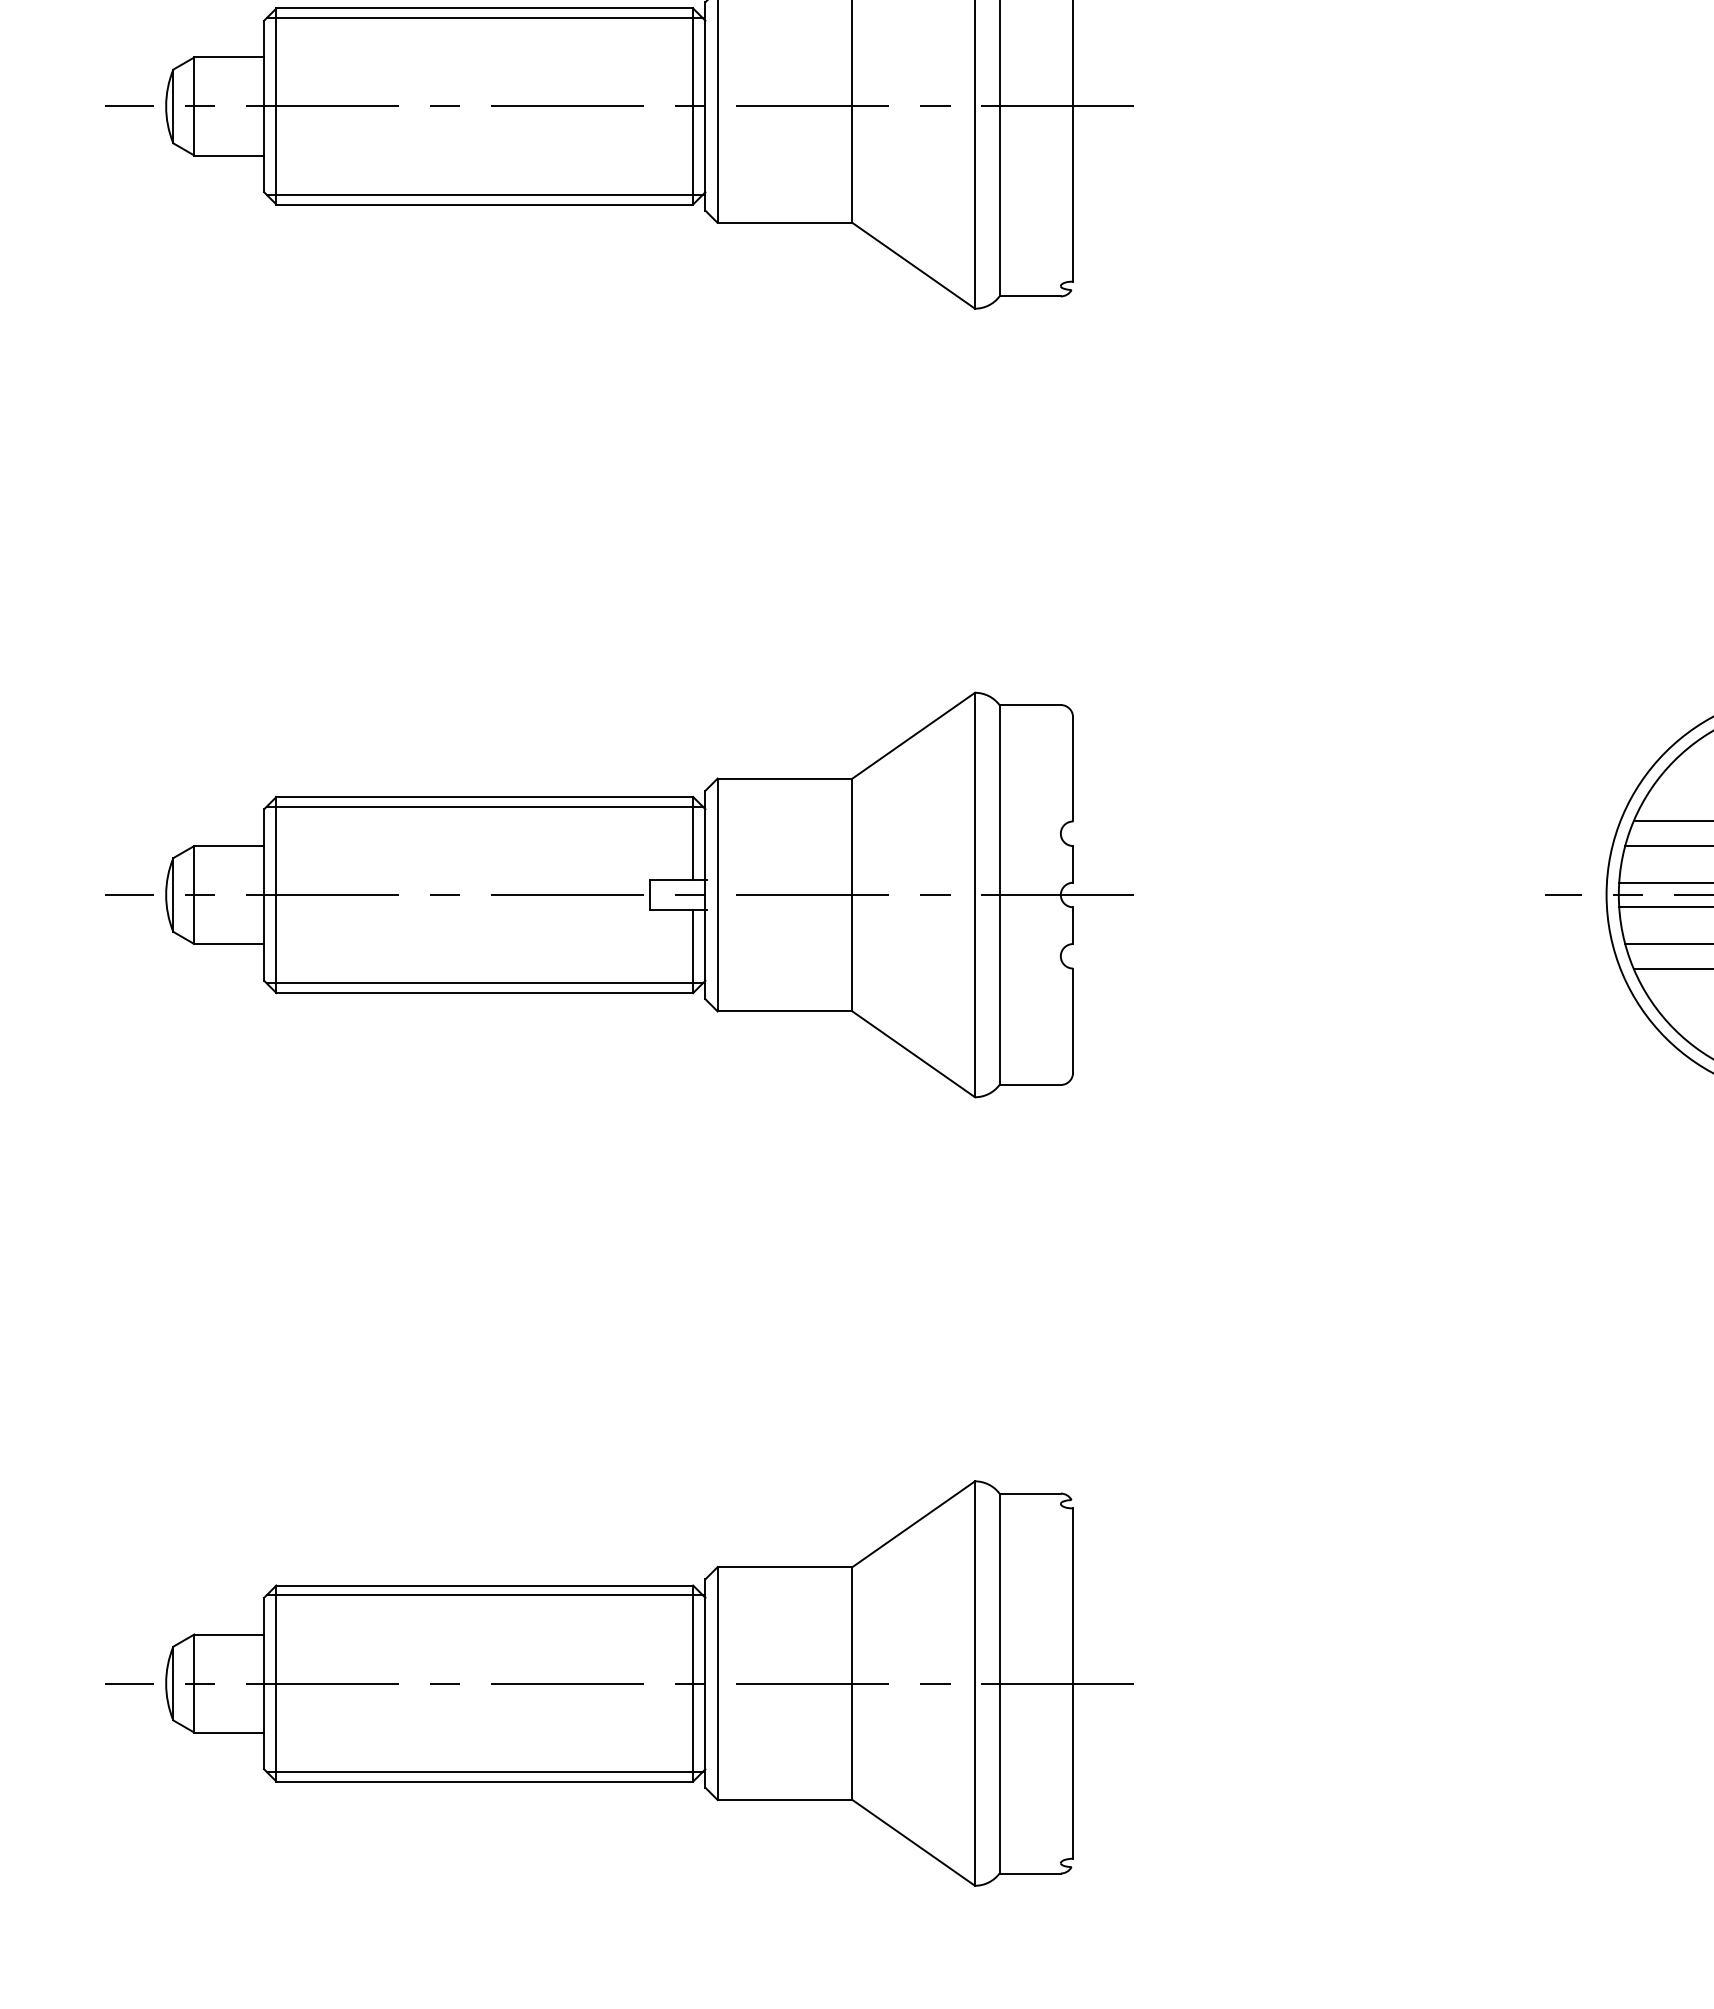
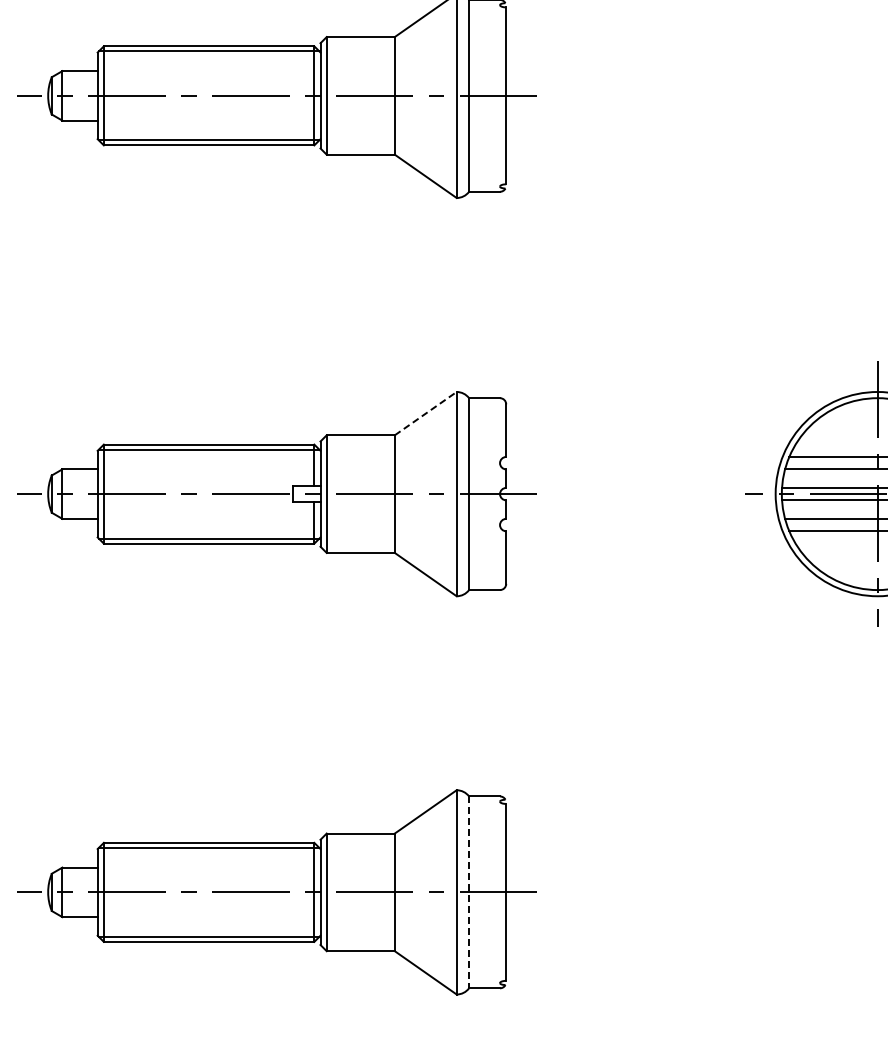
line: (913, 735) -> (425, 413), solid -> dashed
line: (1000, 1683) -> (469, 892), solid -> dashed

